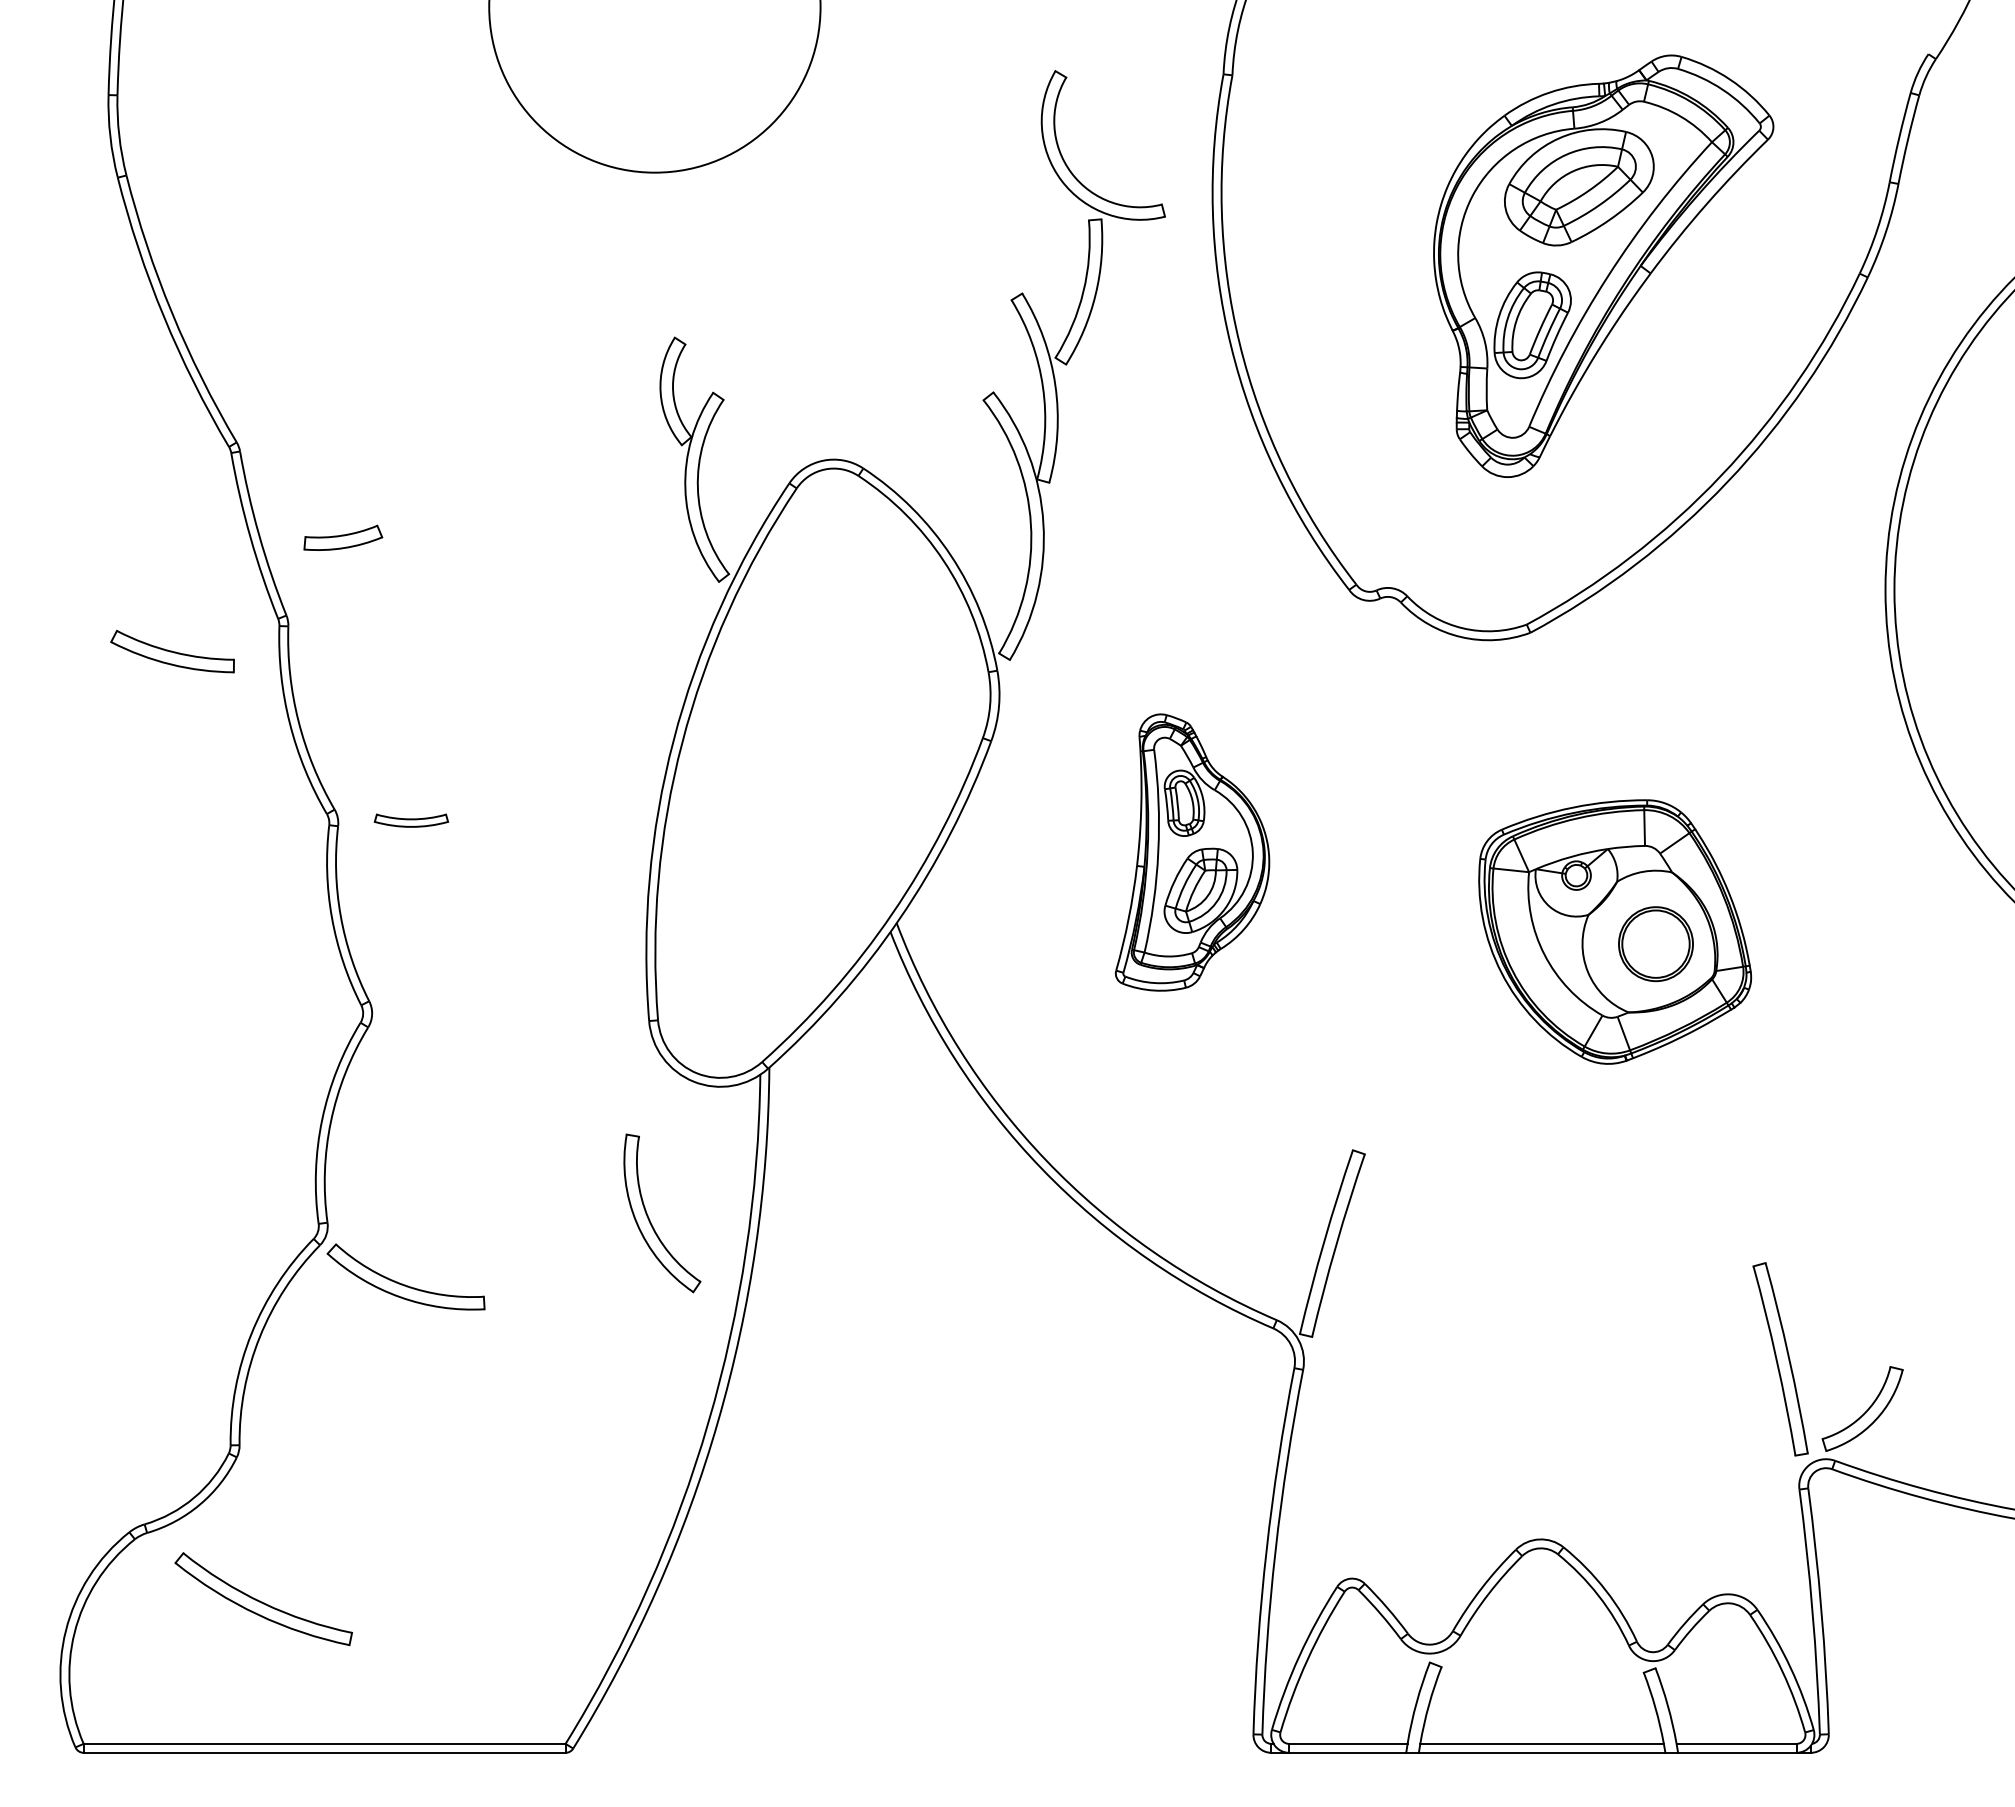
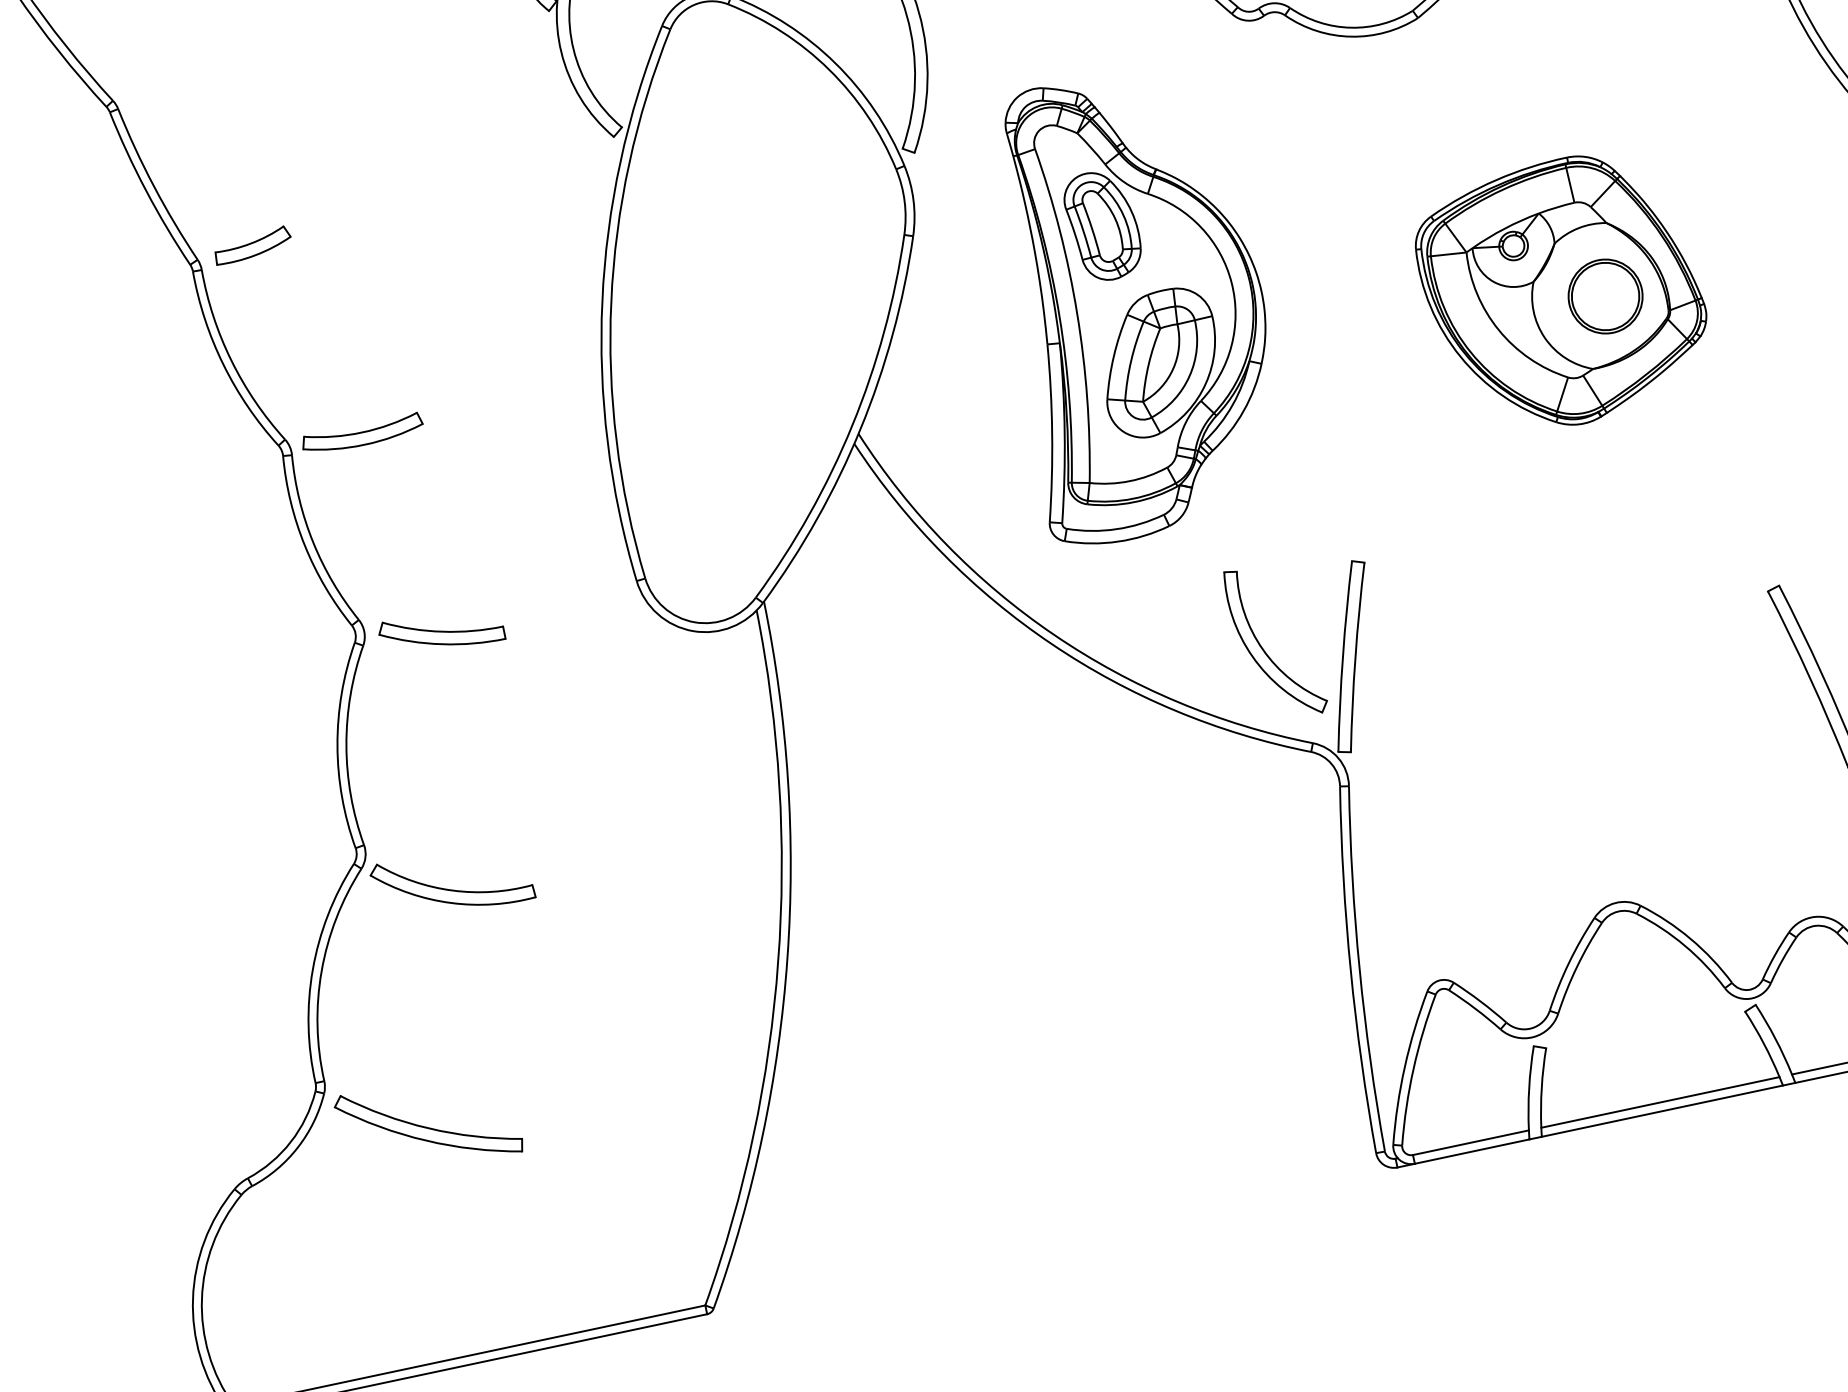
part: (343, 537) -> (252, 244), moved
part: (172, 651) -> (441, 631), moved
part: (411, 820) -> (362, 434), size x1.67
part: (1192, 852) -> (1133, 303), size x1.67
part: (649, 1217) -> (1263, 648), moved
part: (263, 1599) -> (428, 1124), moved

